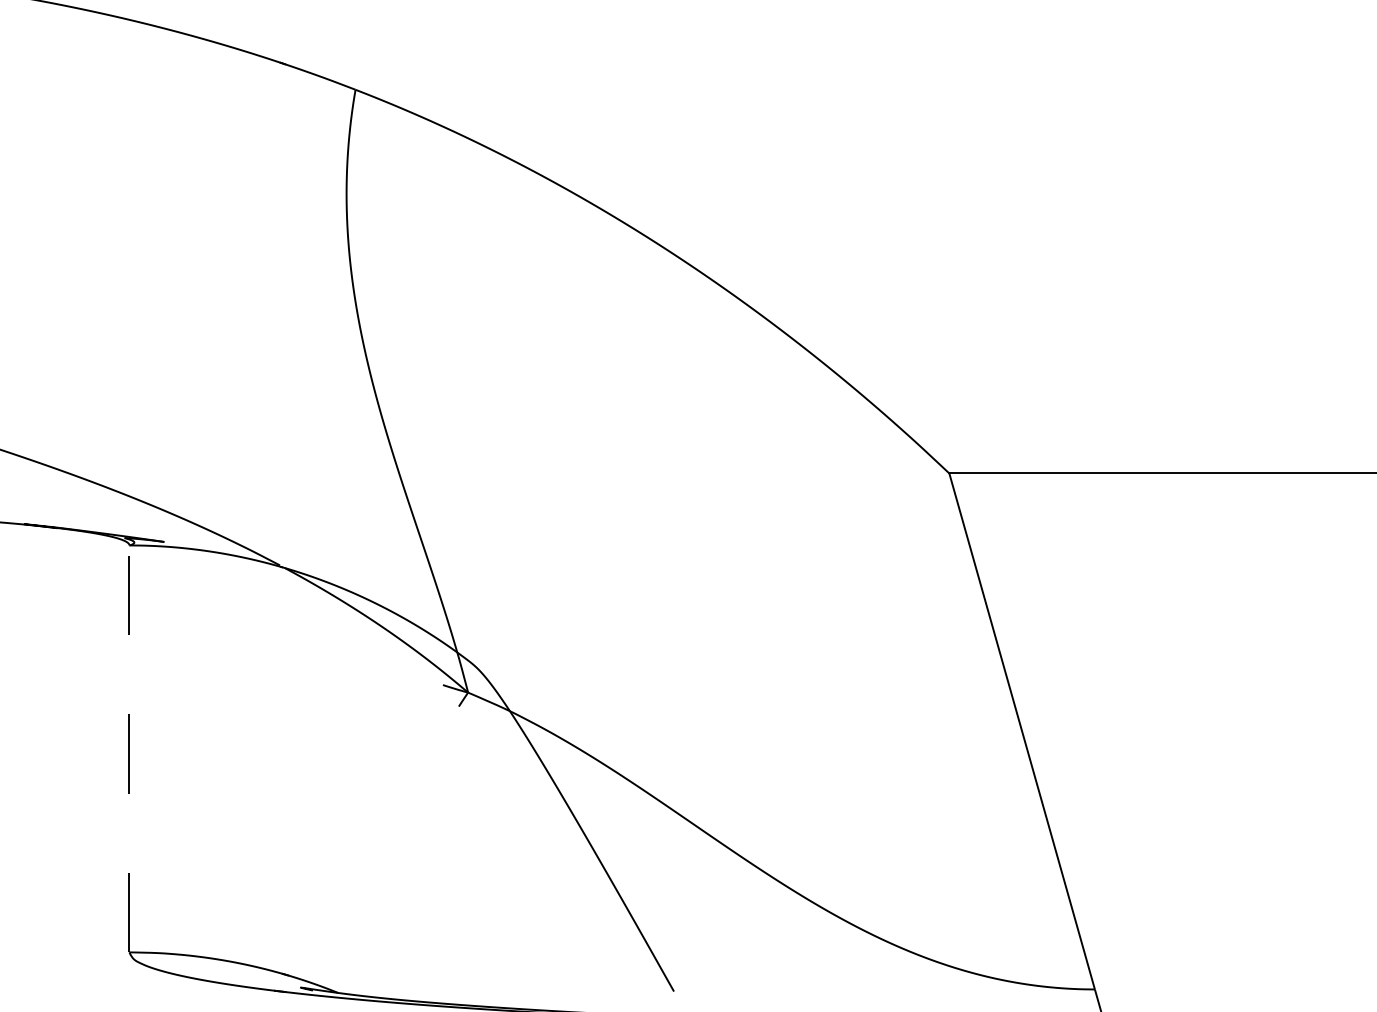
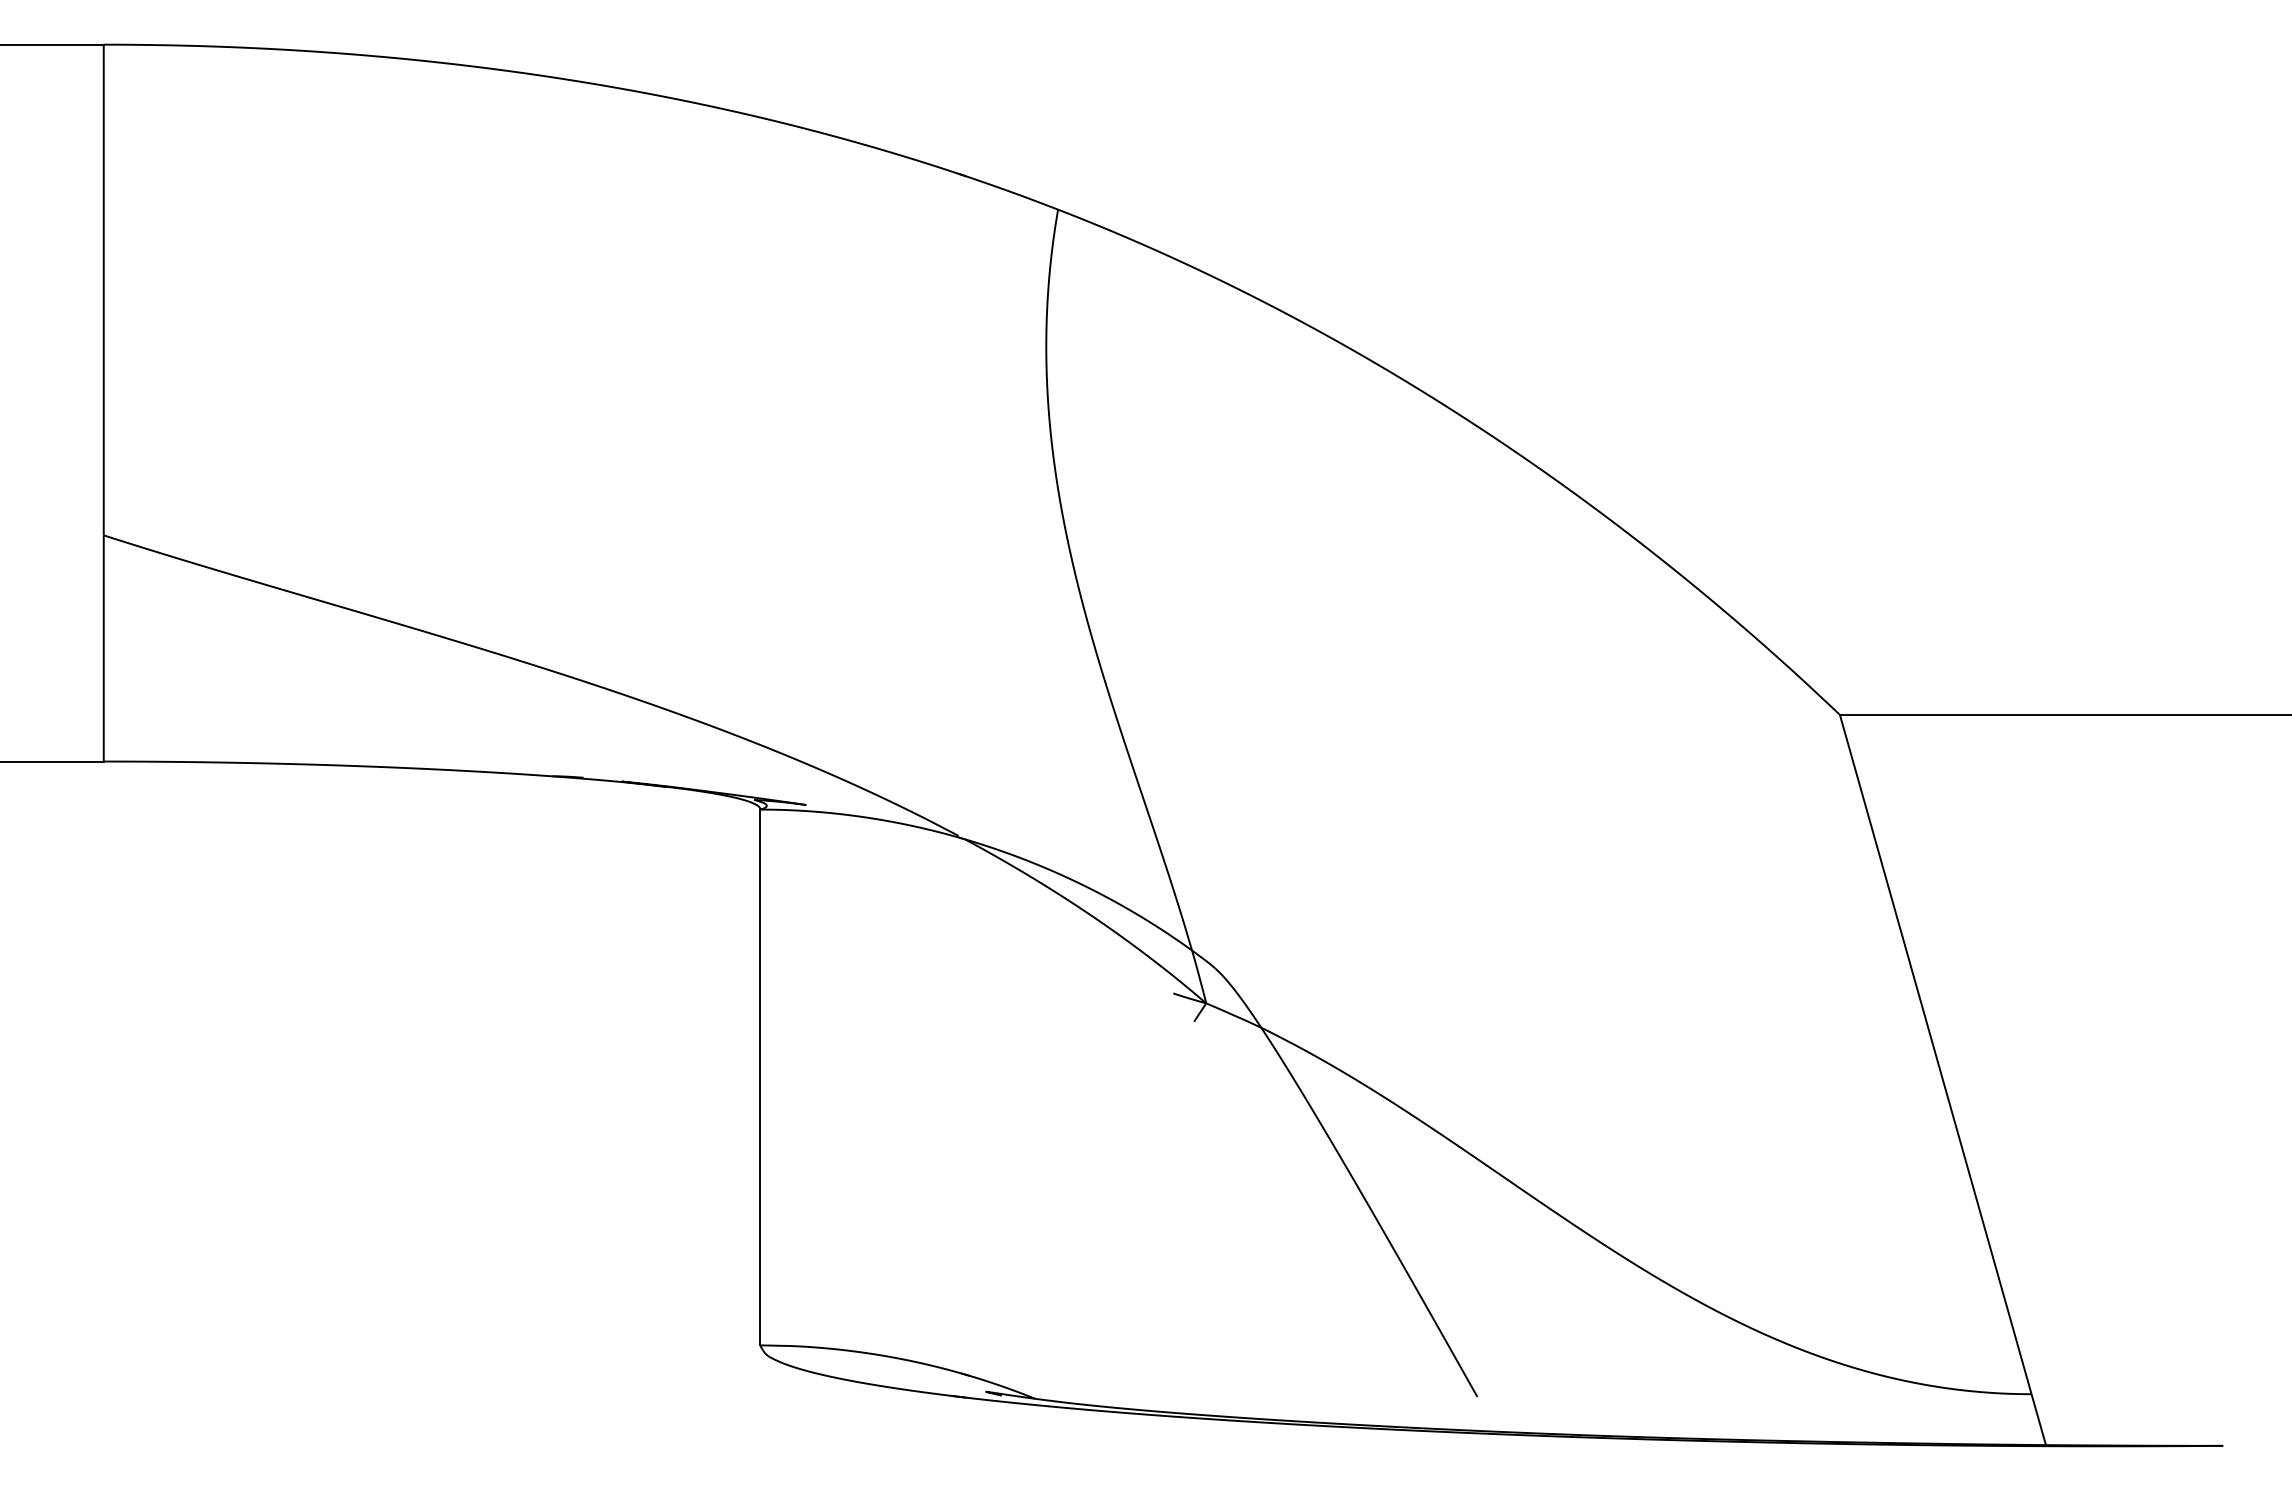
line: (129, 748) -> (760, 1077), dashed -> solid

